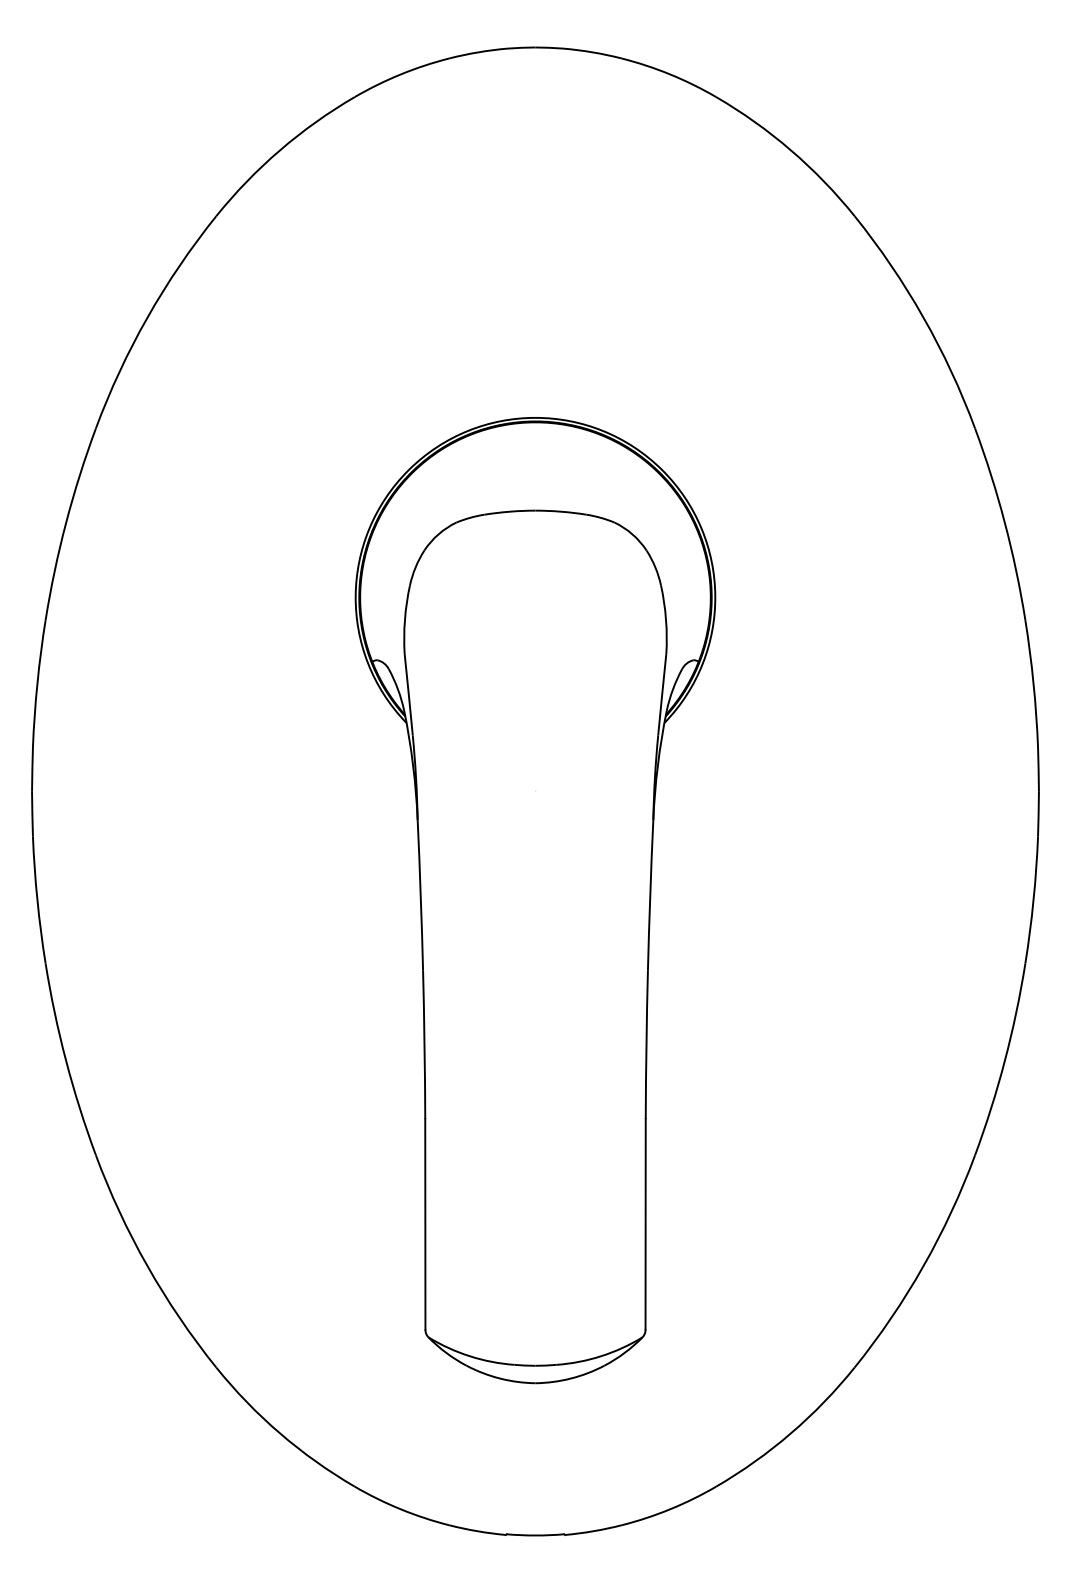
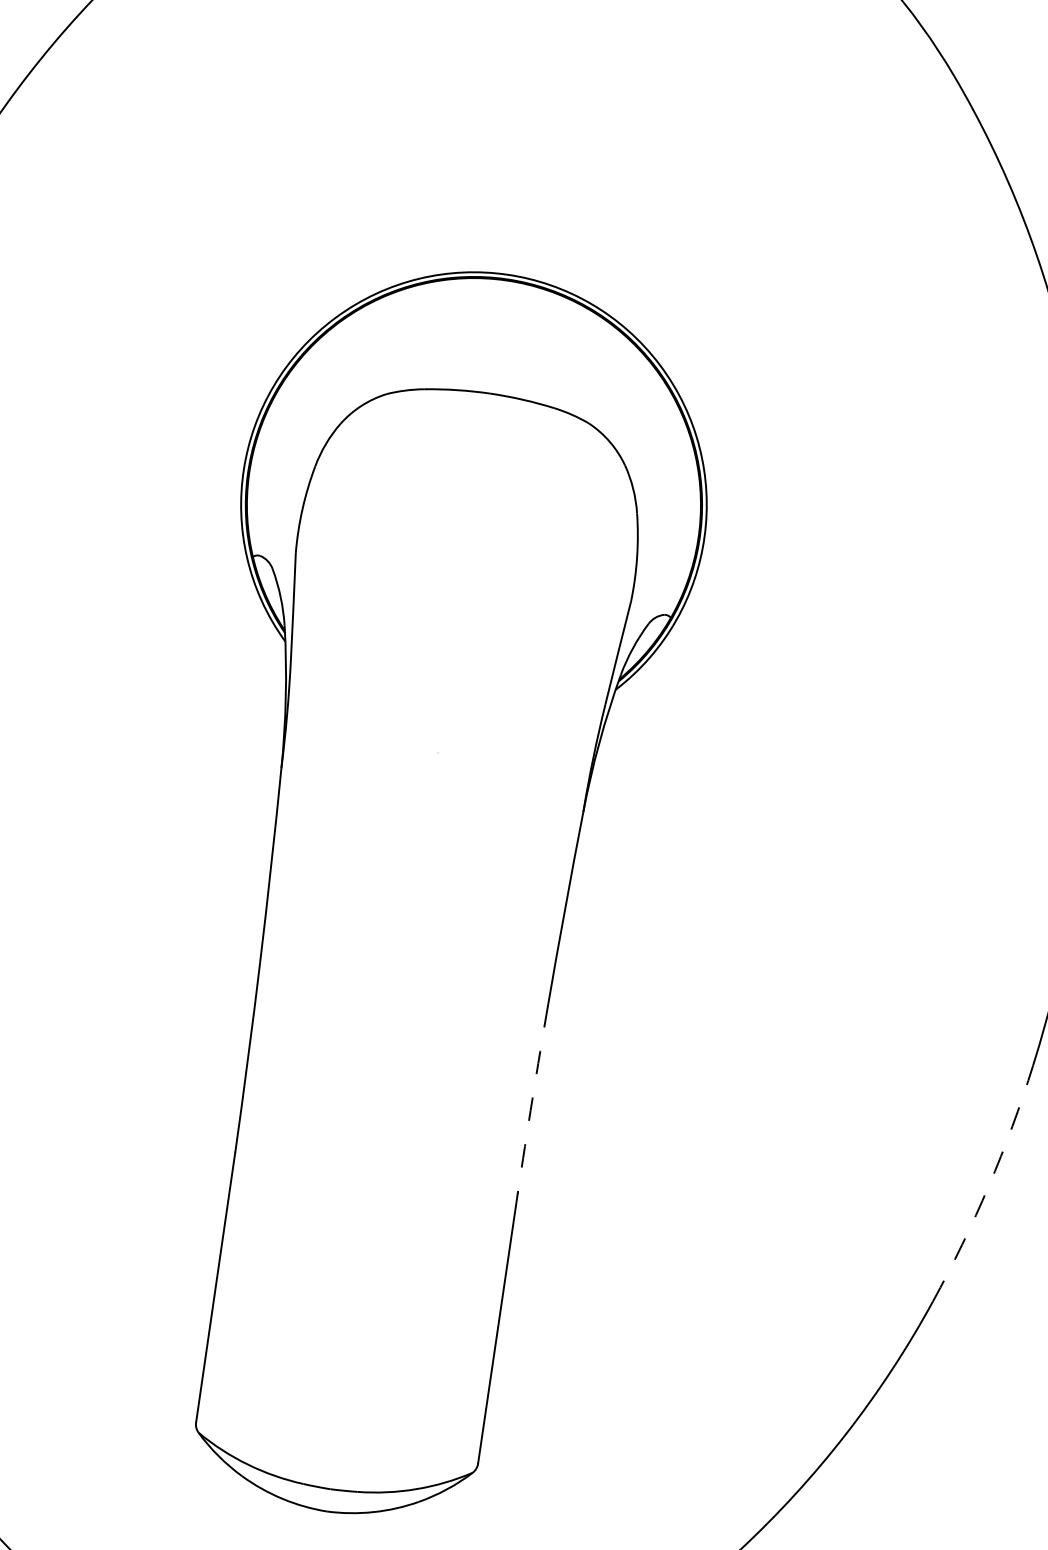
arc: (646, 1044) -> (532, 1098), solid -> dashed
arc: (1004, 1060) -> (988, 1185), solid -> dashed

